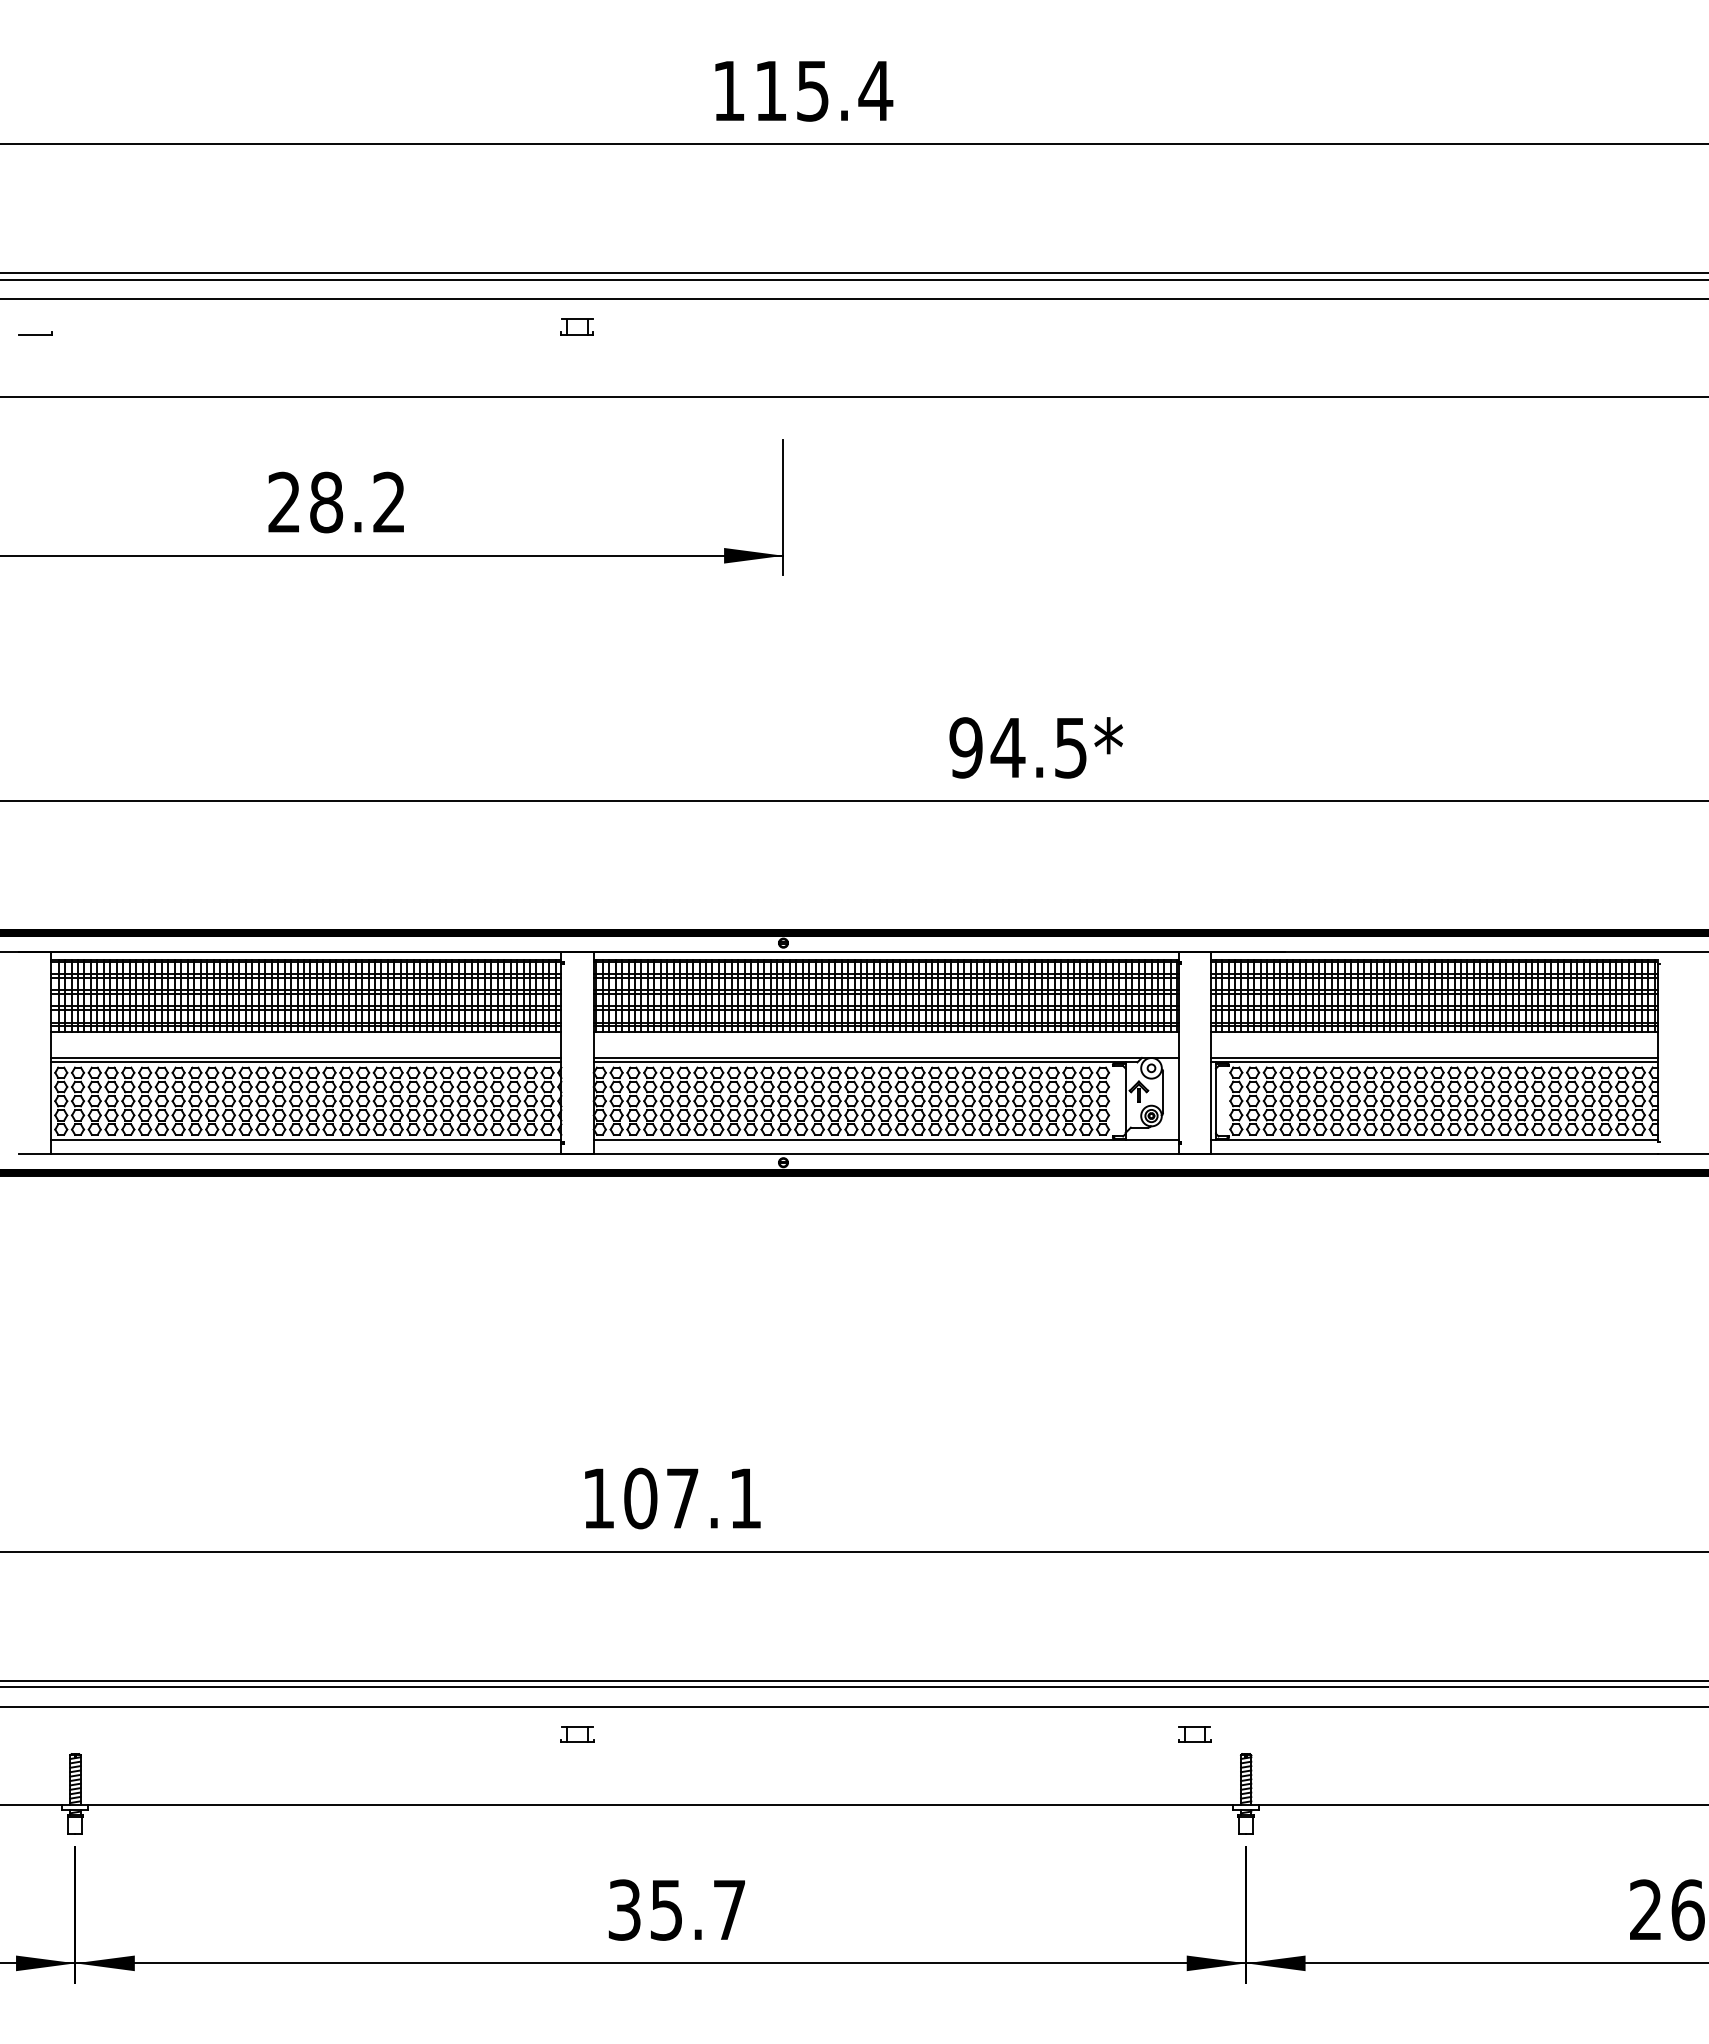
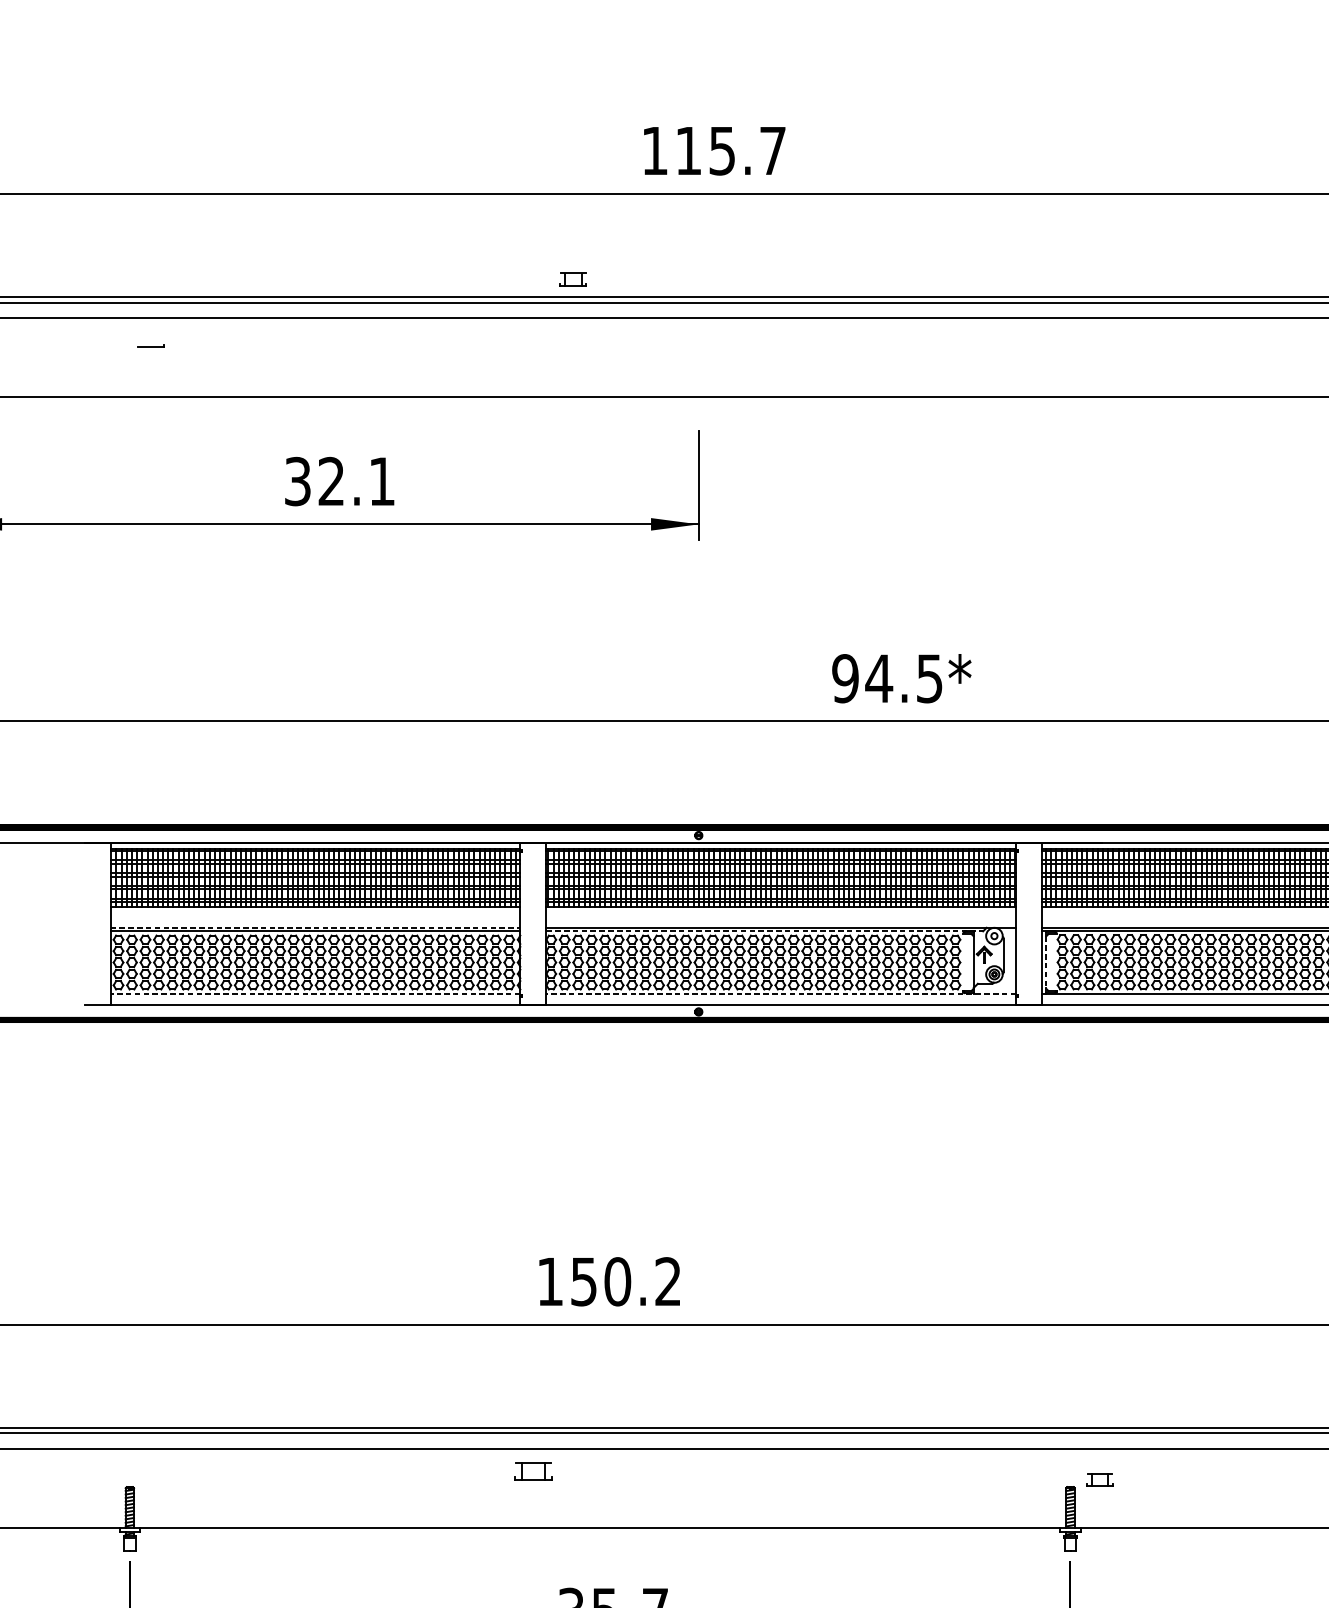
text: (875, 90) -> (772, 150), 115.4 -> 115.7
part: (576, 326) -> (572, 279), moved
part: (35, 333) -> (150, 345), moved
text: (336, 502) -> (339, 481), 28.2 -> 32.1
line: (306, 1057) -> (315, 927), solid -> dashed
line: (865, 1062) -> (764, 931), solid -> dashed
line: (1216, 1101) -> (1046, 962), solid -> dashed
line: (305, 1139) -> (314, 993), solid -> dashed
line: (885, 1139) -> (780, 993), solid -> dashed
text: (692, 1498) -> (625, 1281), 107.1 -> 150.2
part: (577, 1734) -> (533, 1471), size x1.4
part: (1194, 1734) -> (1099, 1480), moved

